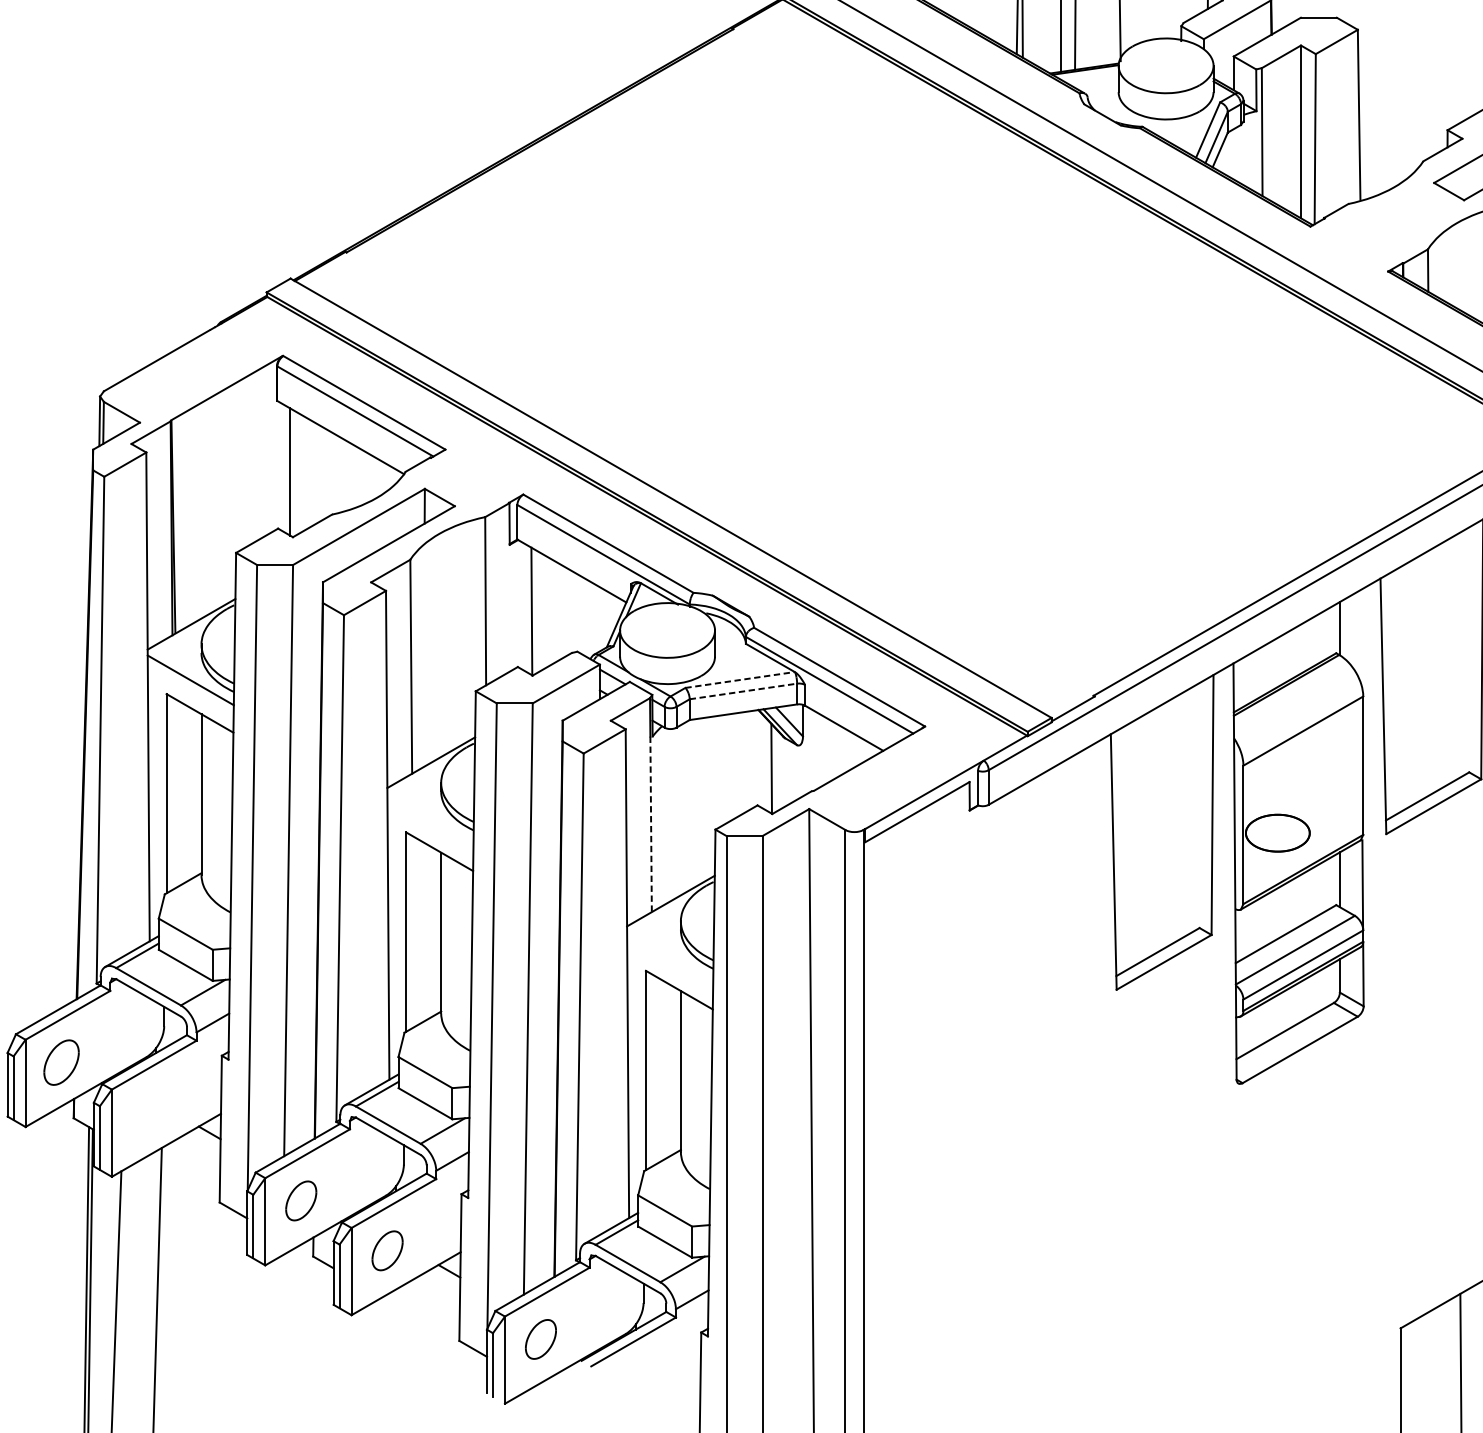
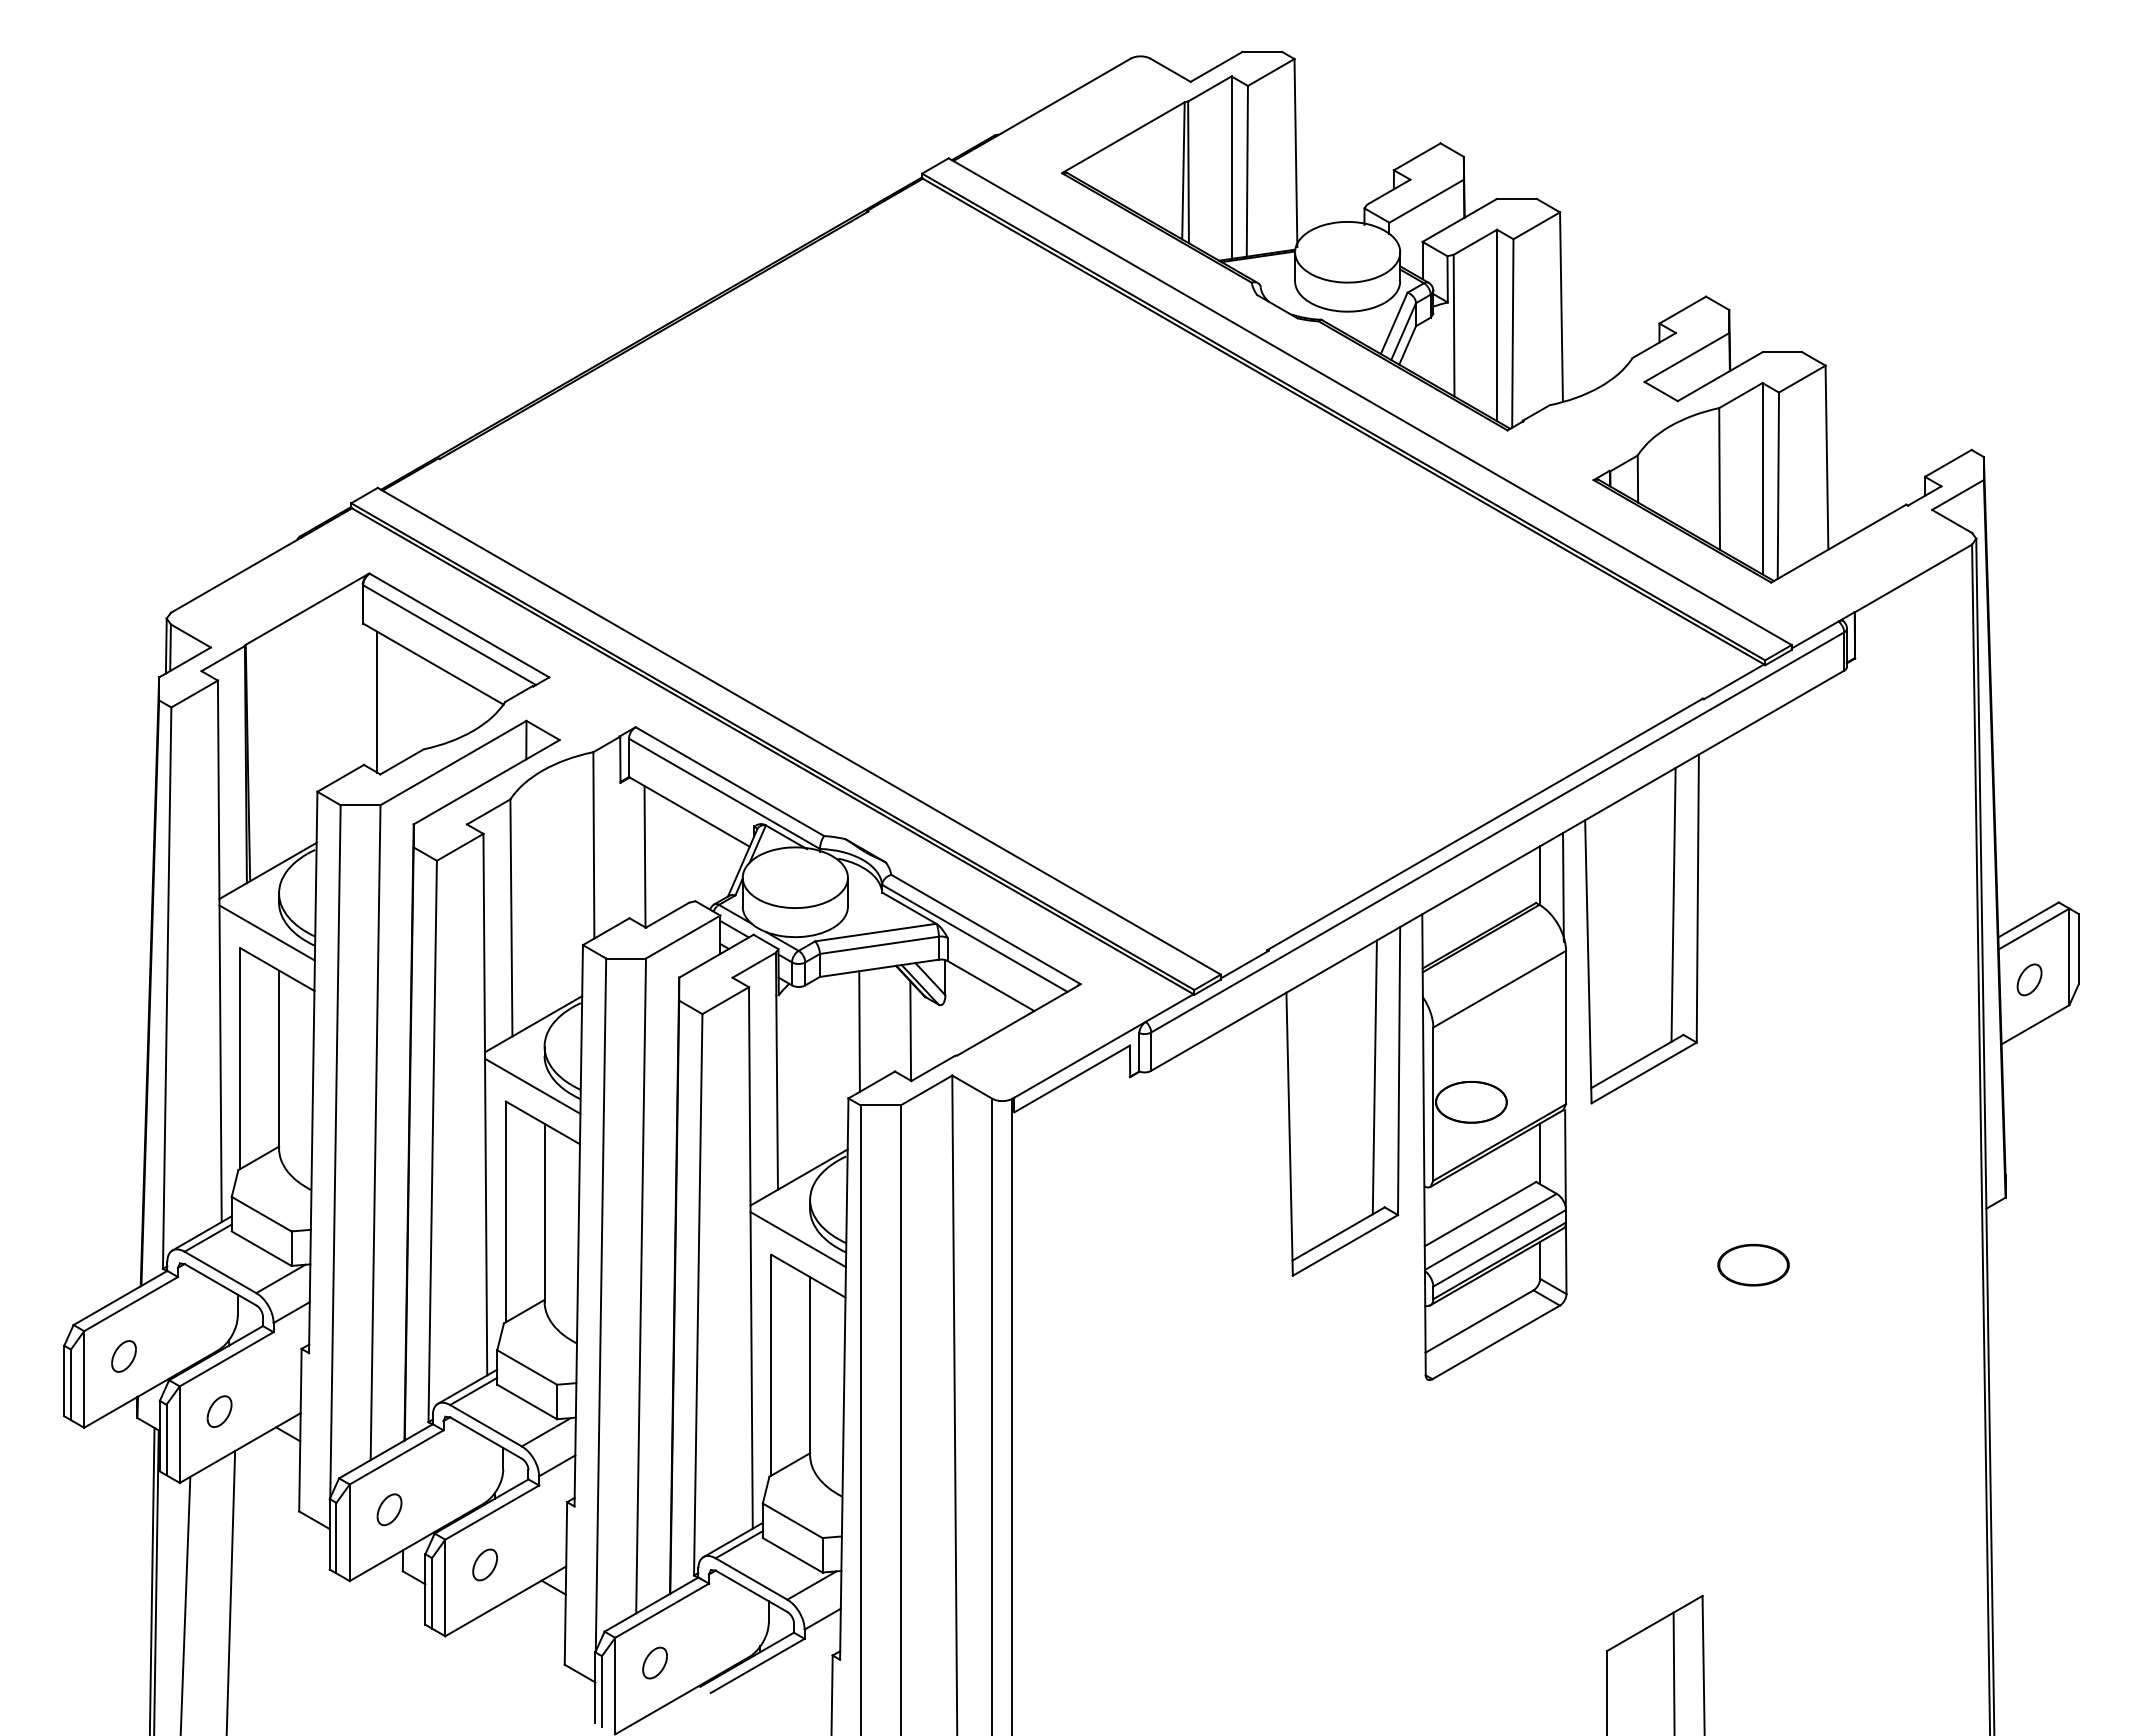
line: (1360, 639) -> (1563, 887), added
line: (1460, 654) -> (1673, 904), added
line: (740, 679) -> (876, 932), dashed -> solid
line: (743, 691) -> (879, 945), dashed -> solid
line: (725, 769) -> (859, 1031), added
line: (1190, 810) -> (1374, 1077), added
line: (430, 818) -> (532, 1085), added
line: (651, 825) -> (777, 1093), dashed -> solid
line: (669, 957) -> (797, 1239), added
part: (61, 1062) -> (123, 1356), size x0.62
part: (147, 1112) -> (219, 1411), added
part: (301, 1200) -> (389, 1509), size x0.71
part: (386, 1250) -> (484, 1564), size x0.71
part: (540, 1338) -> (654, 1662), size x0.71

